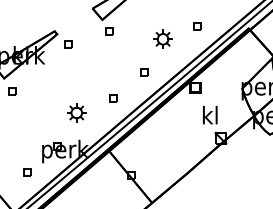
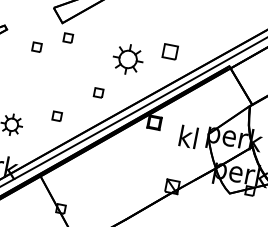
part: (197, 26) -> (170, 52), size x1.6
part: (162, 38) -> (127, 58), size x1.4
part: (68, 44) -> (37, 47), moved
text: (210, 115) -> (188, 137), moved

